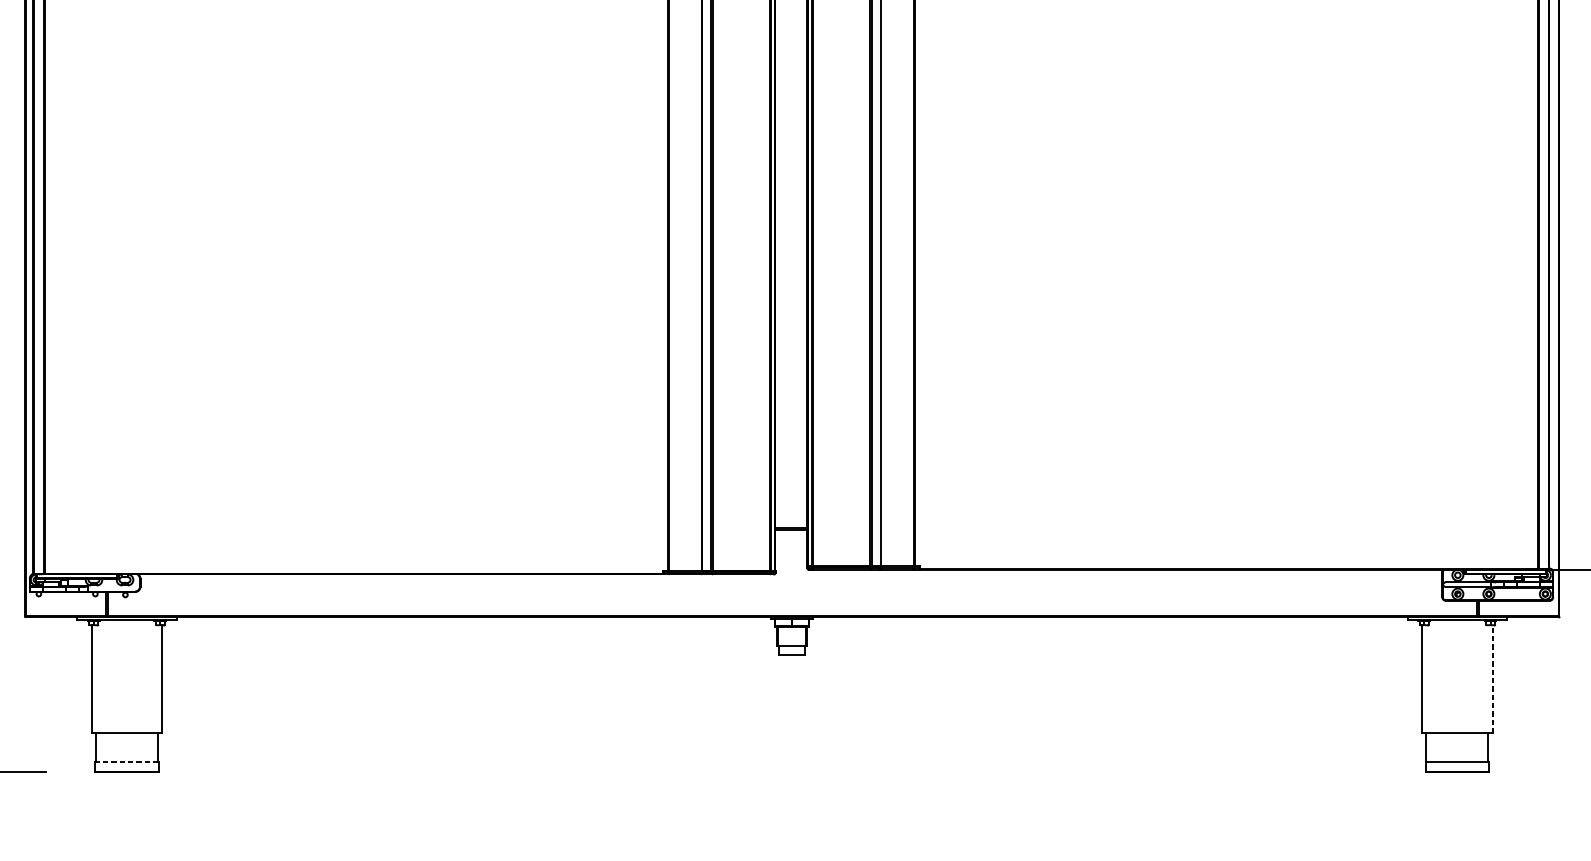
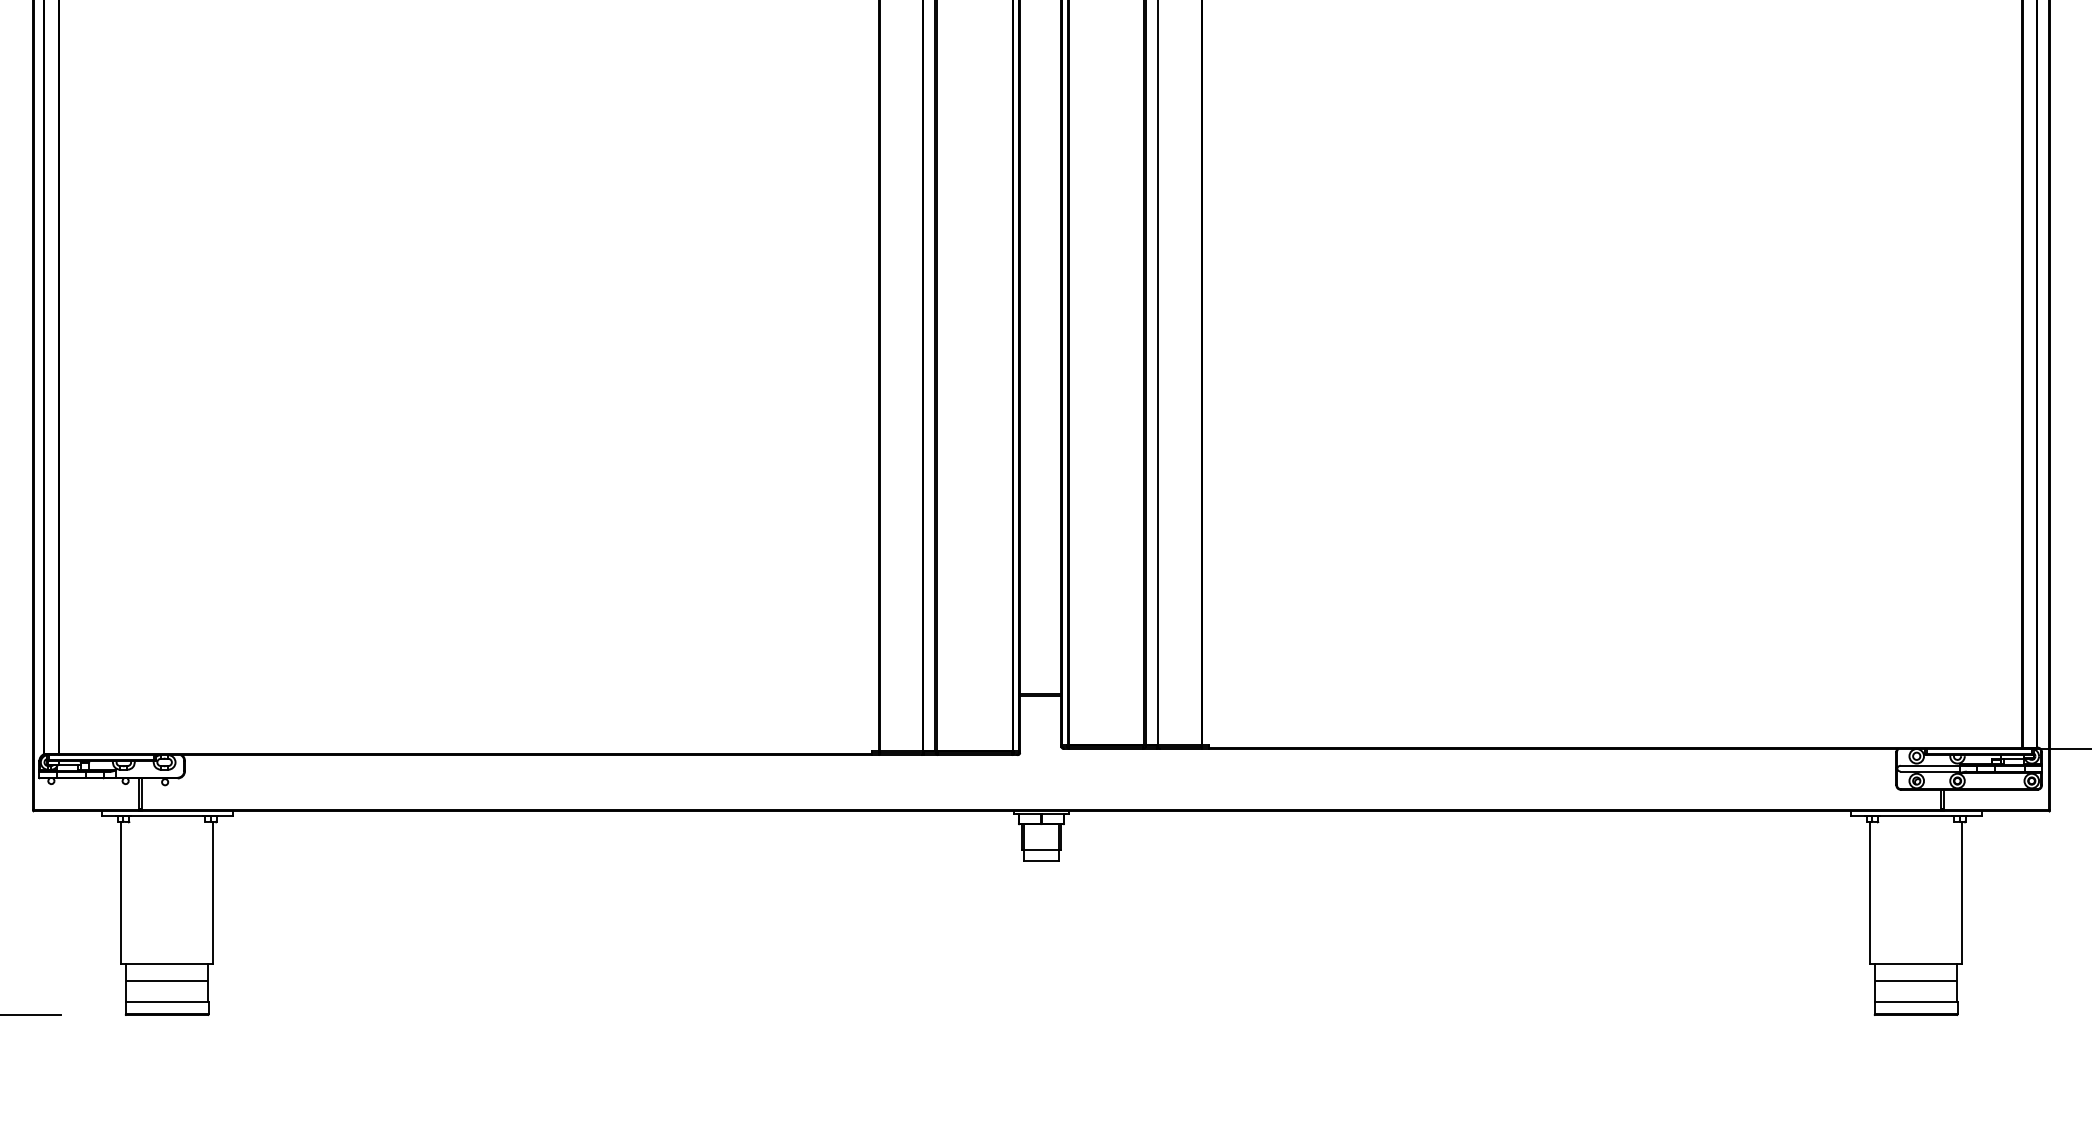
line: (1492, 678) -> (1962, 892), dashed -> solid
line: (127, 745) -> (167, 980), added
line: (1457, 745) -> (1916, 980), added
line: (127, 762) -> (167, 1002), dashed -> solid

